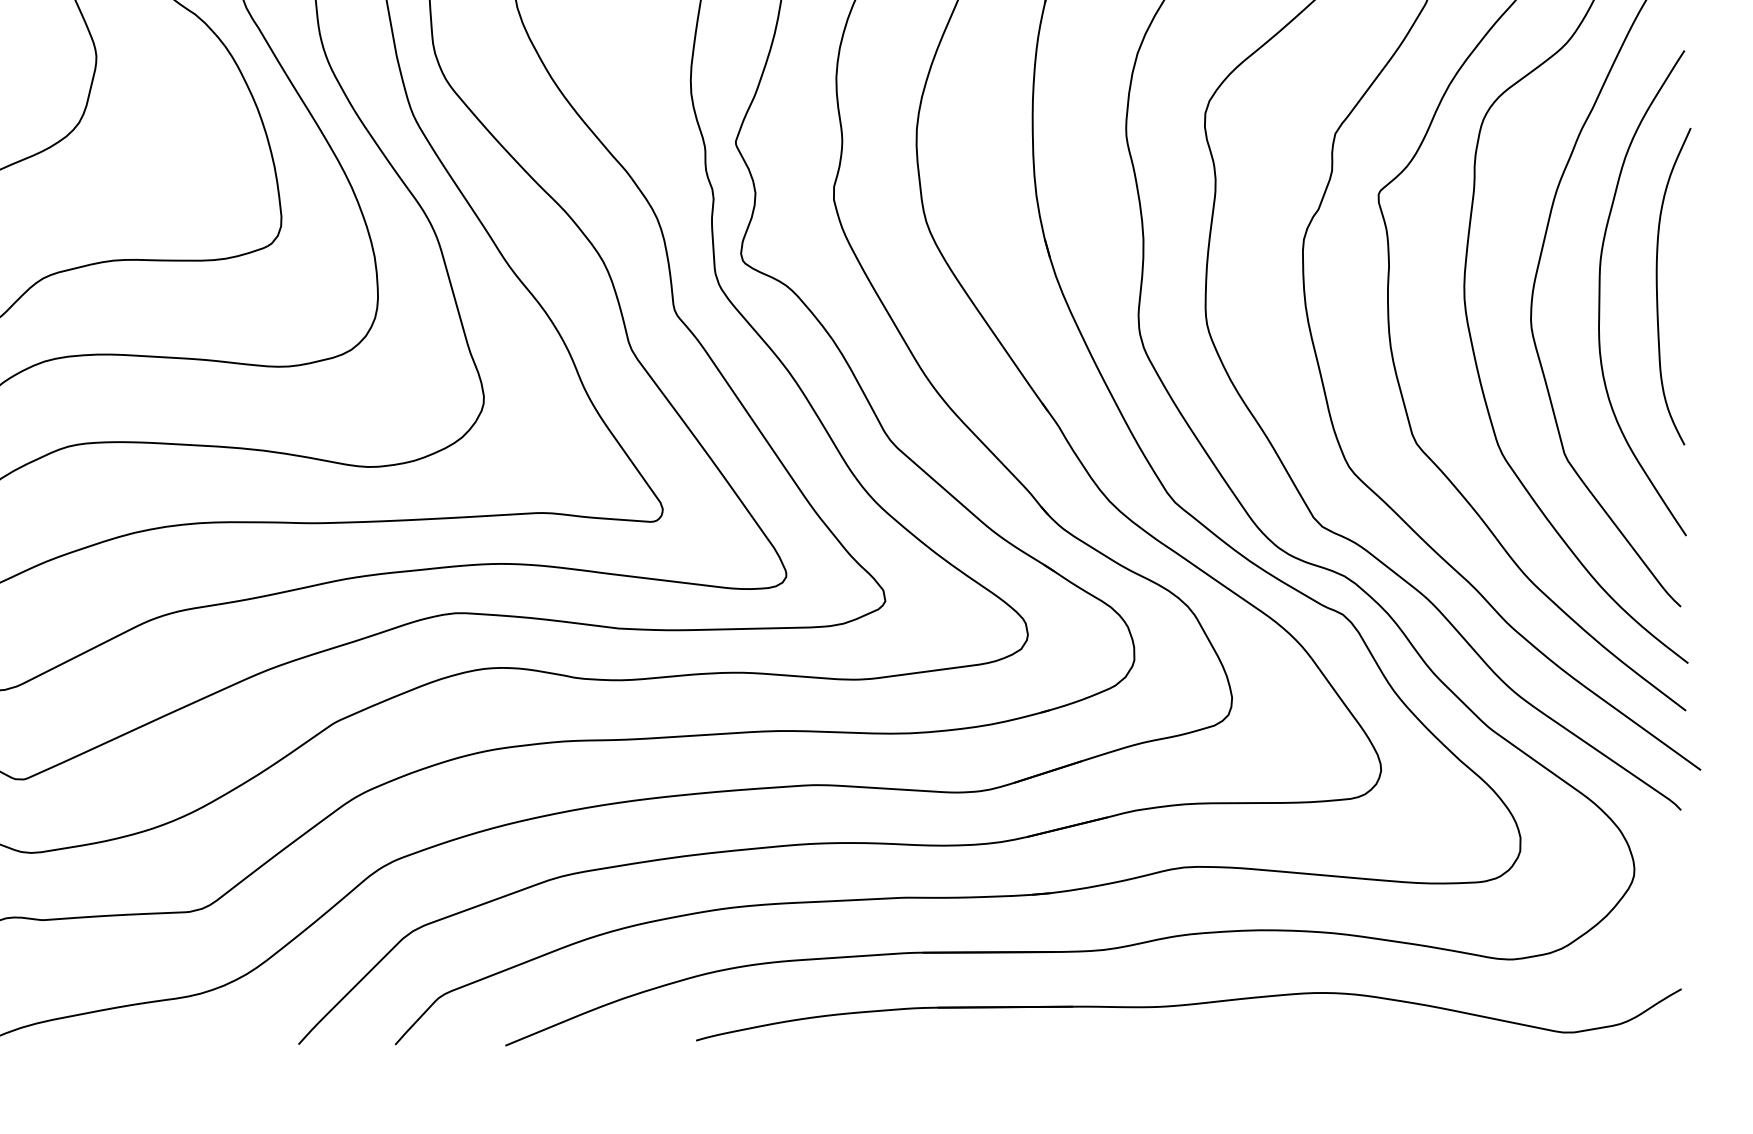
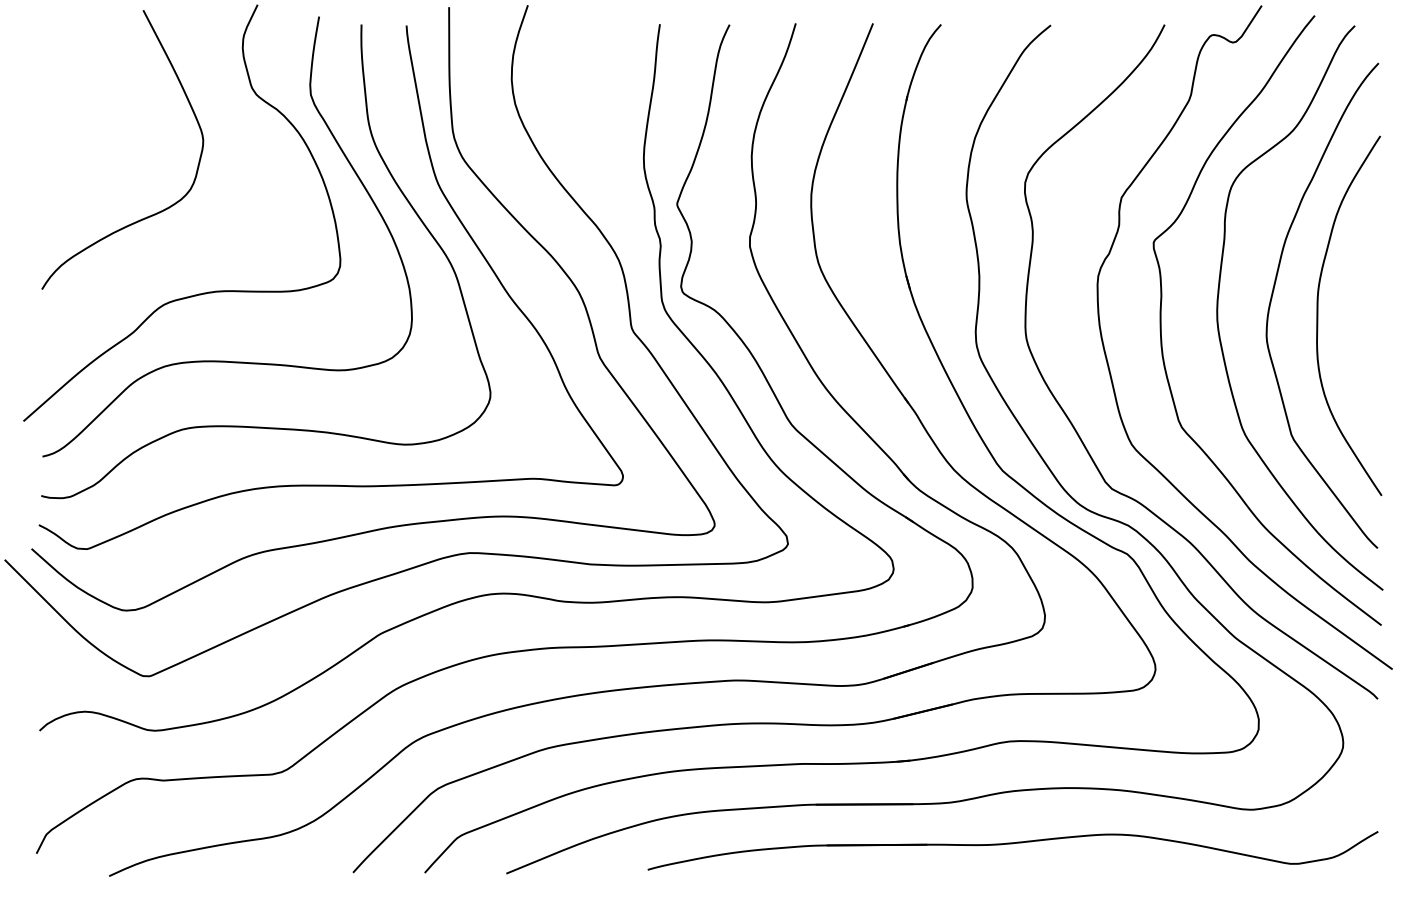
curve: (1657, 285) -> (1360, 310), removed

